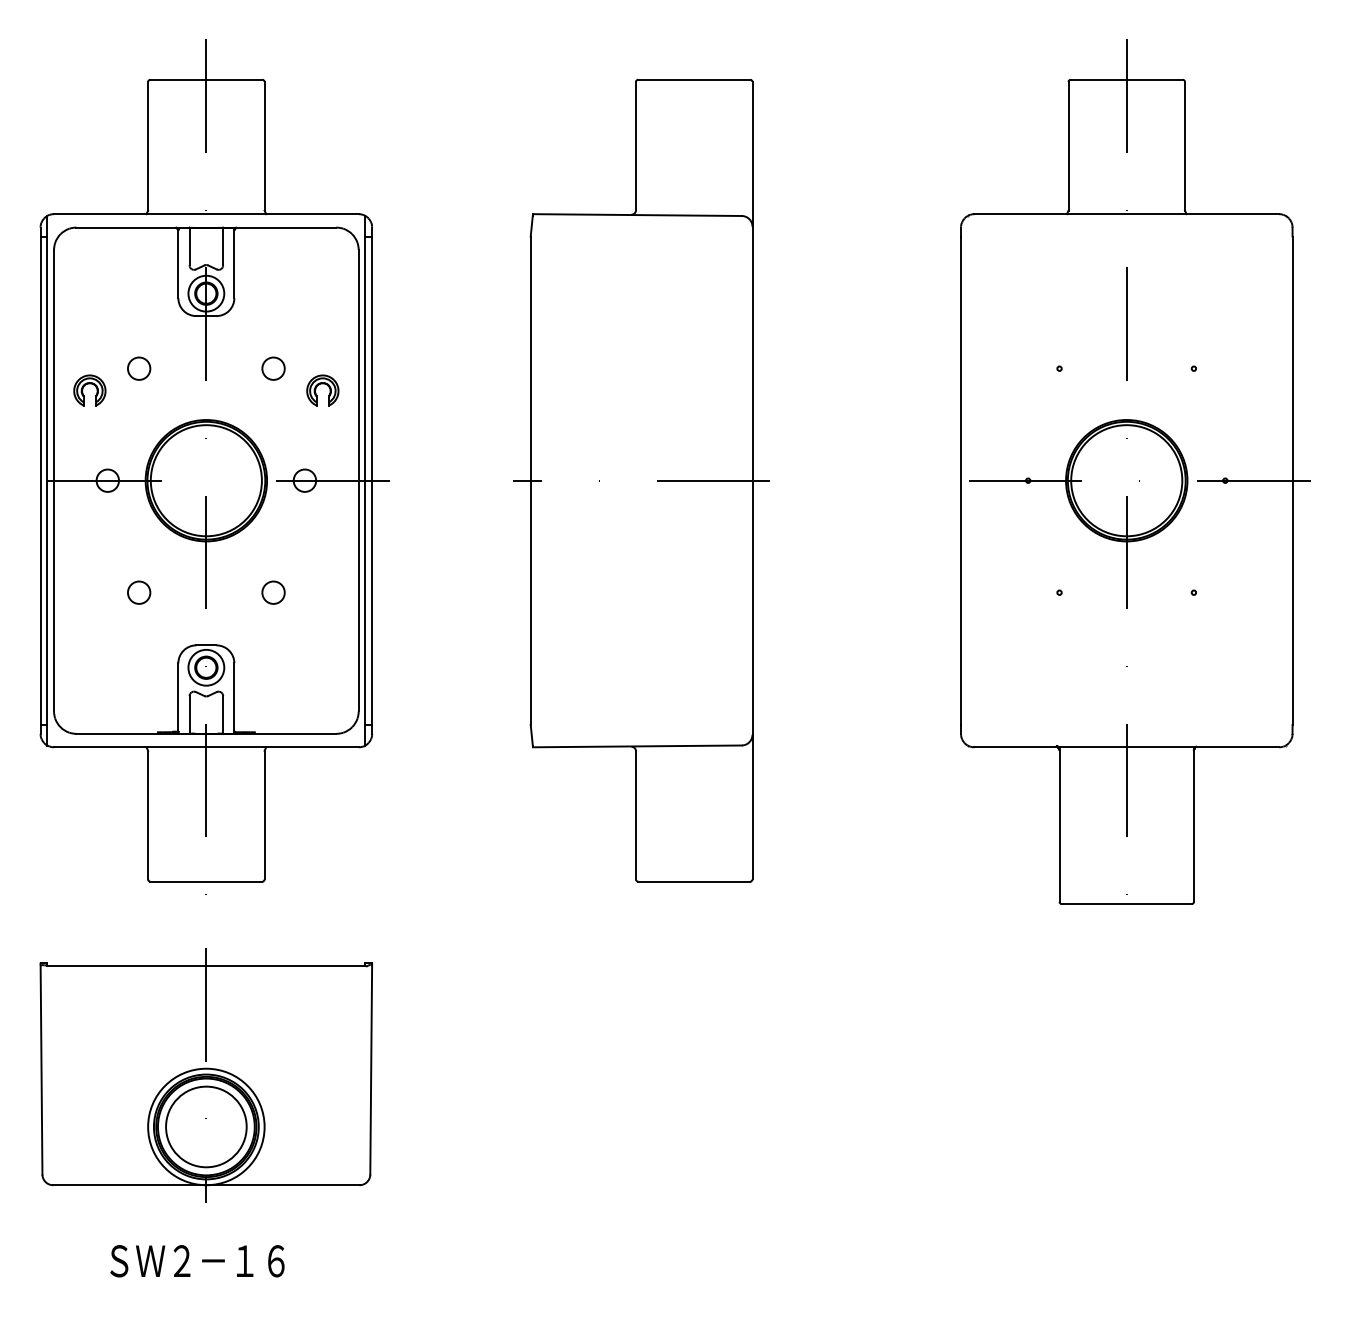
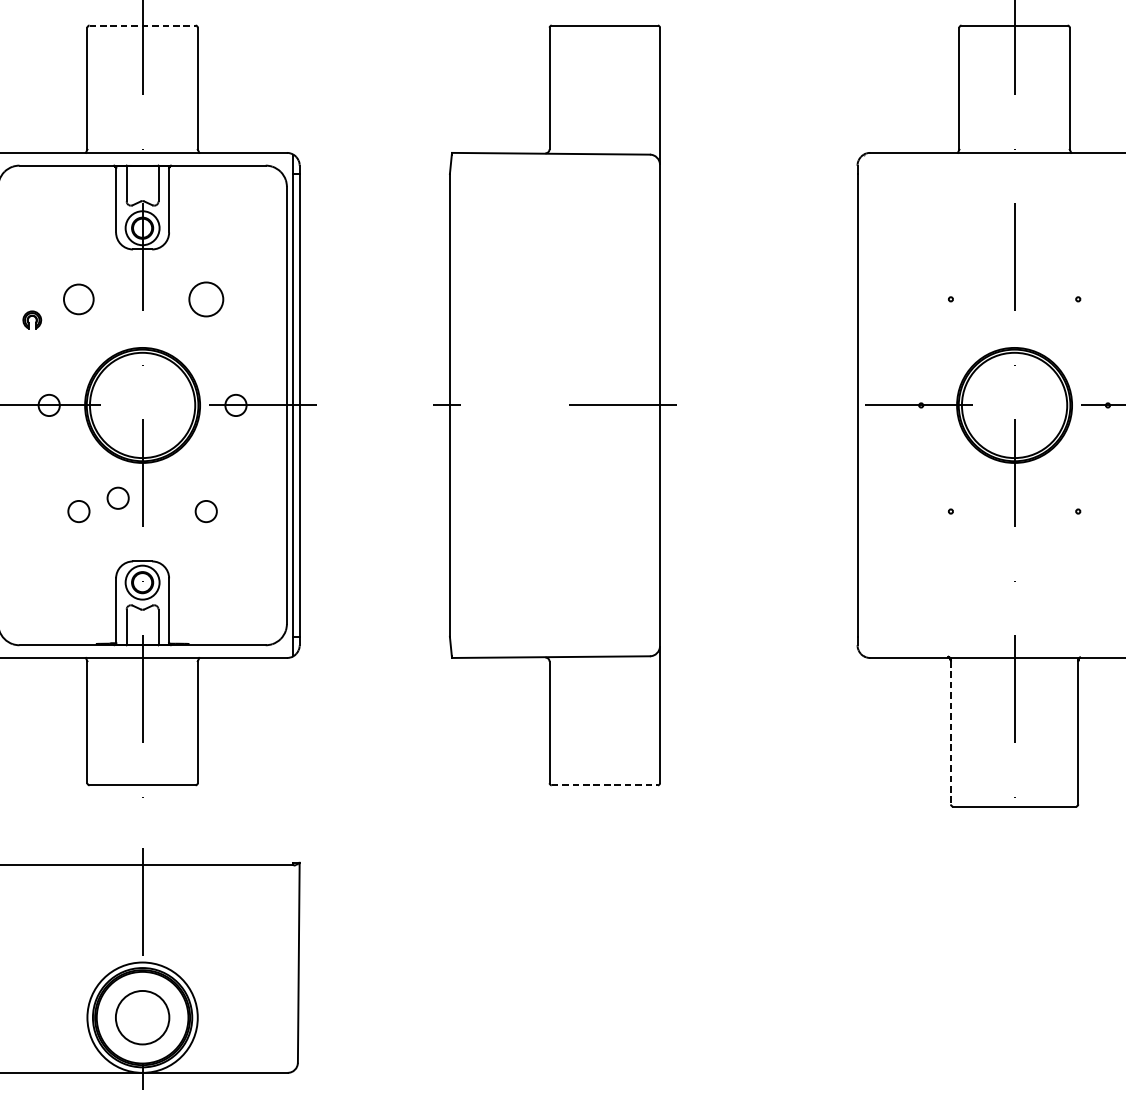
line: (206, 79) -> (142, 25), solid -> dashed
circle: (139, 368) -> (79, 299), size x1.4
circle: (273, 368) -> (206, 299), size x1.6
part: (89, 390) -> (31, 319), size x0.6
part: (322, 390) -> (252, 319), removed
circle: (180, 578) -> (118, 498), added
line: (1059, 826) -> (950, 733), solid -> dashed
line: (694, 881) -> (605, 785), solid -> dashed
circle: (206, 1126) -> (142, 1017), size x0.7

